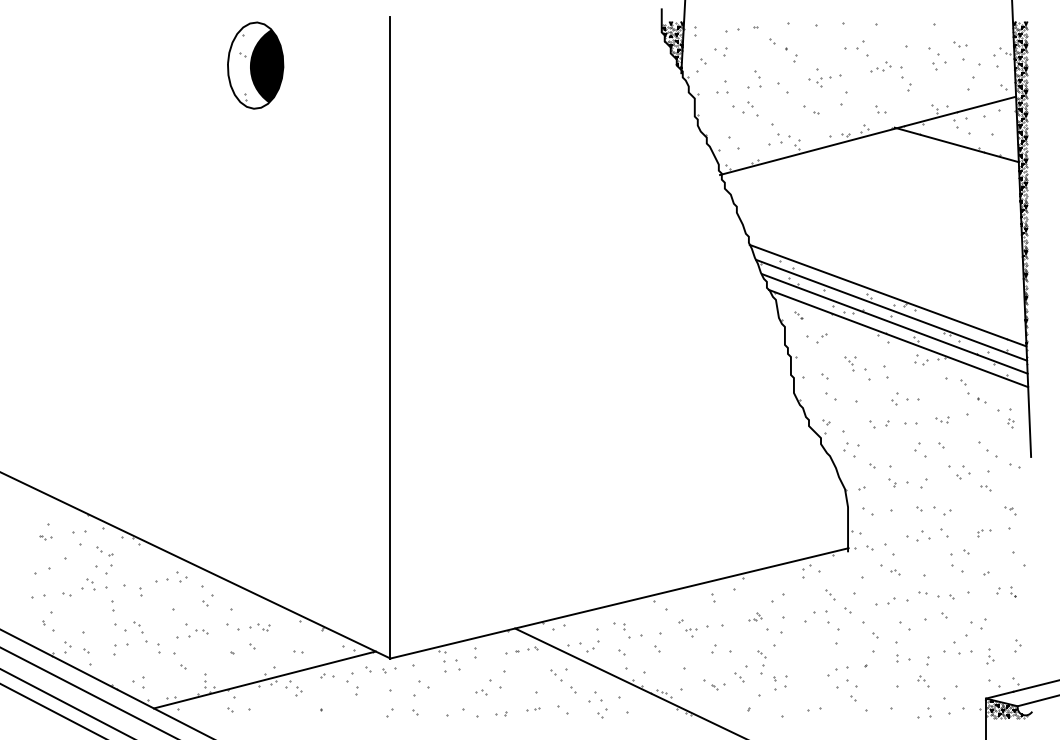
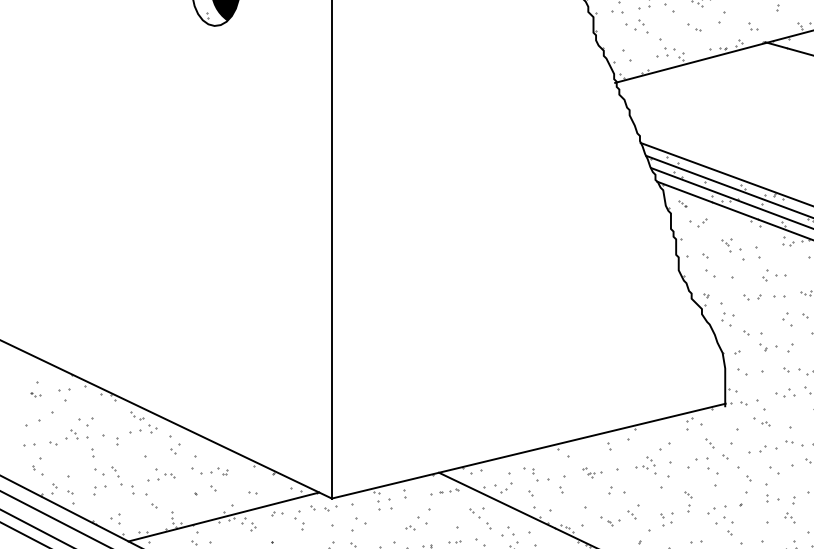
part: (104, 551) -> (136, 415), moved
part: (755, 616) -> (645, 462), size x1.67
part: (693, 628) -> (592, 472), size x0.71
part: (761, 662) -> (687, 501), moved

